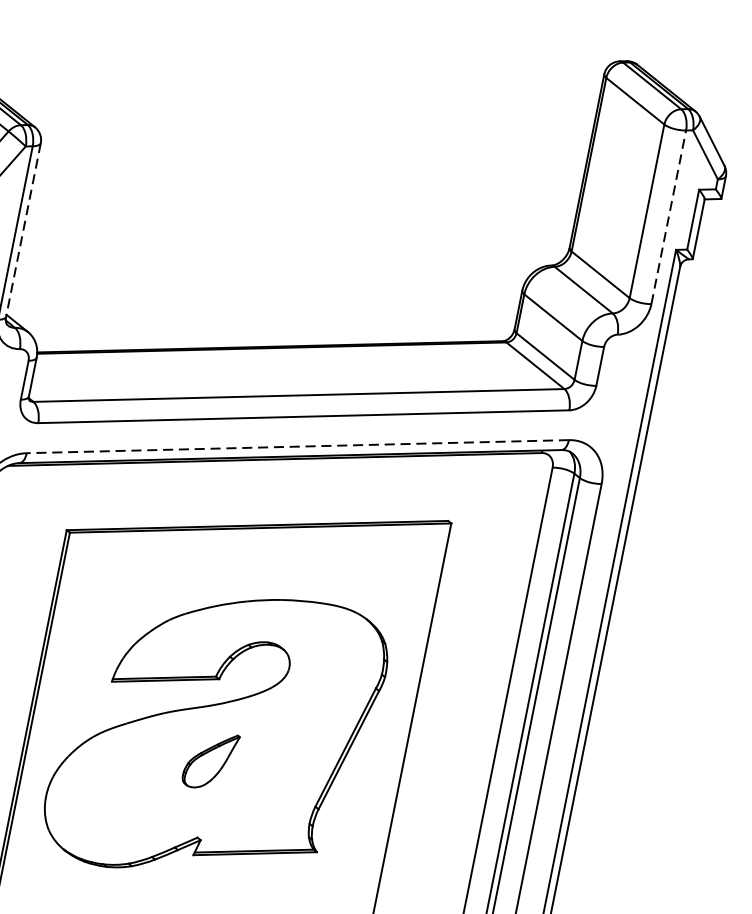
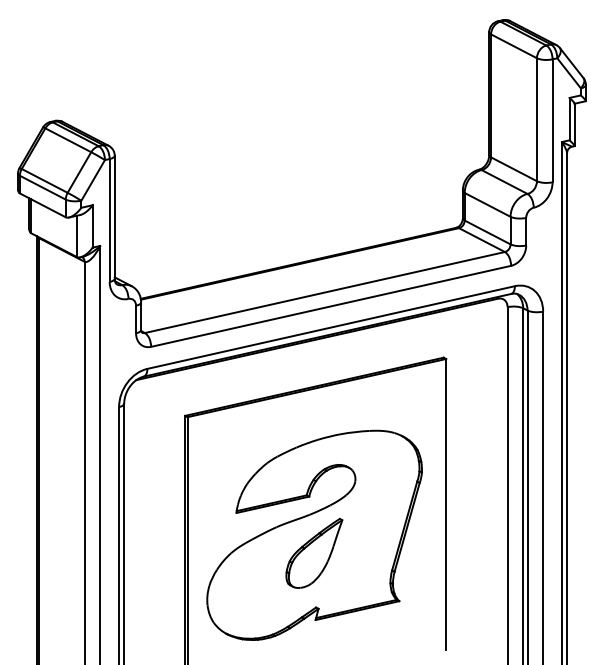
line: (668, 216) -> (552, 120), dashed -> solid
line: (23, 230) -> (114, 217), dashed -> solid
line: (296, 446) -> (330, 327), dashed -> solid
part: (210, 759) -> (314, 552), size x1.67

